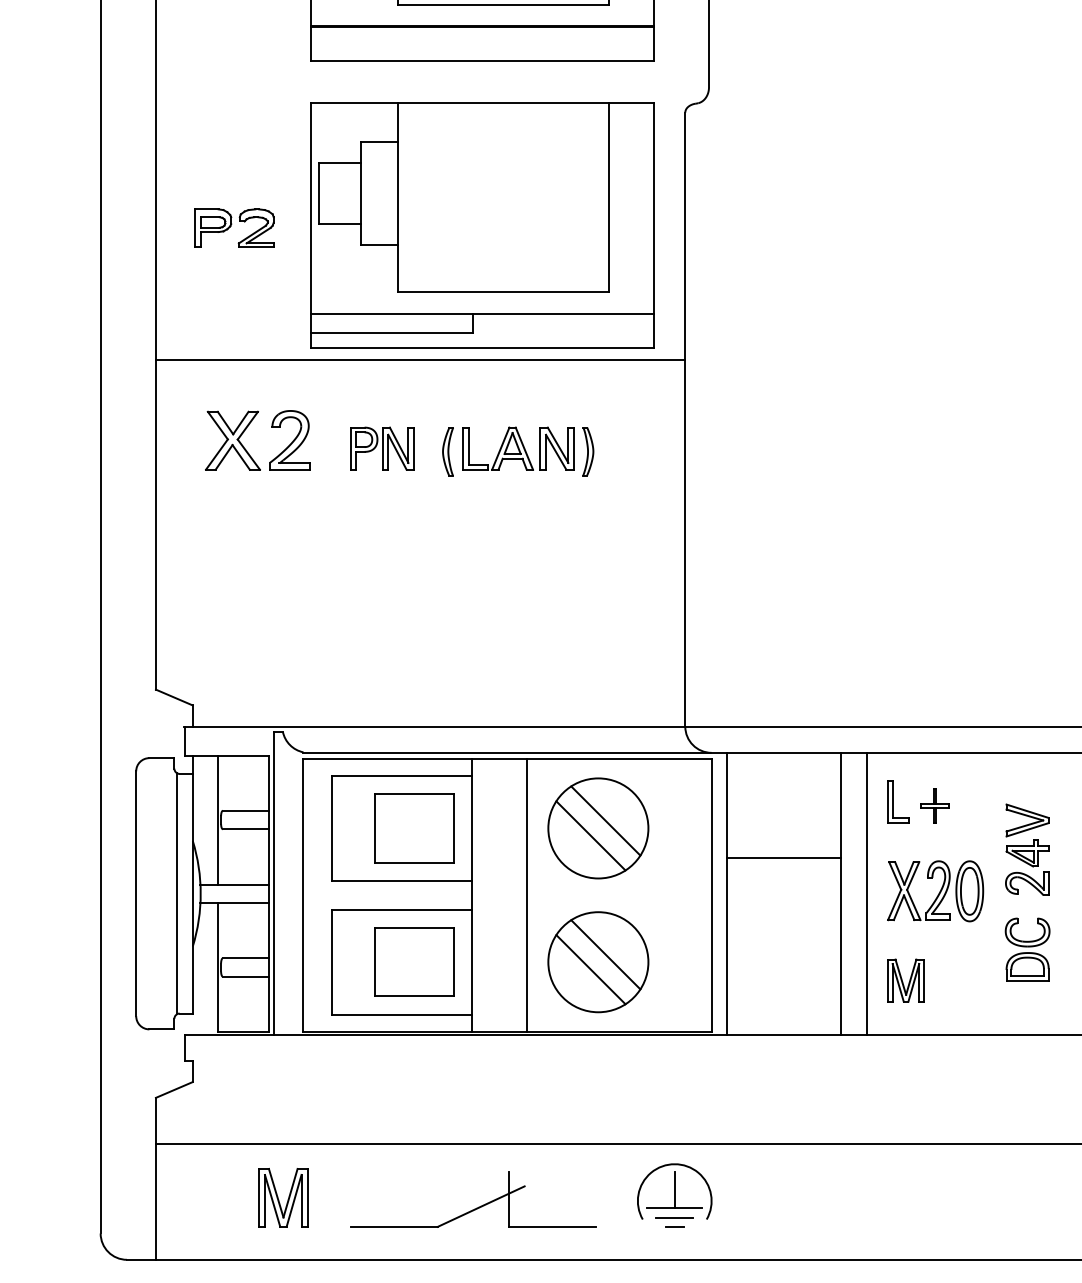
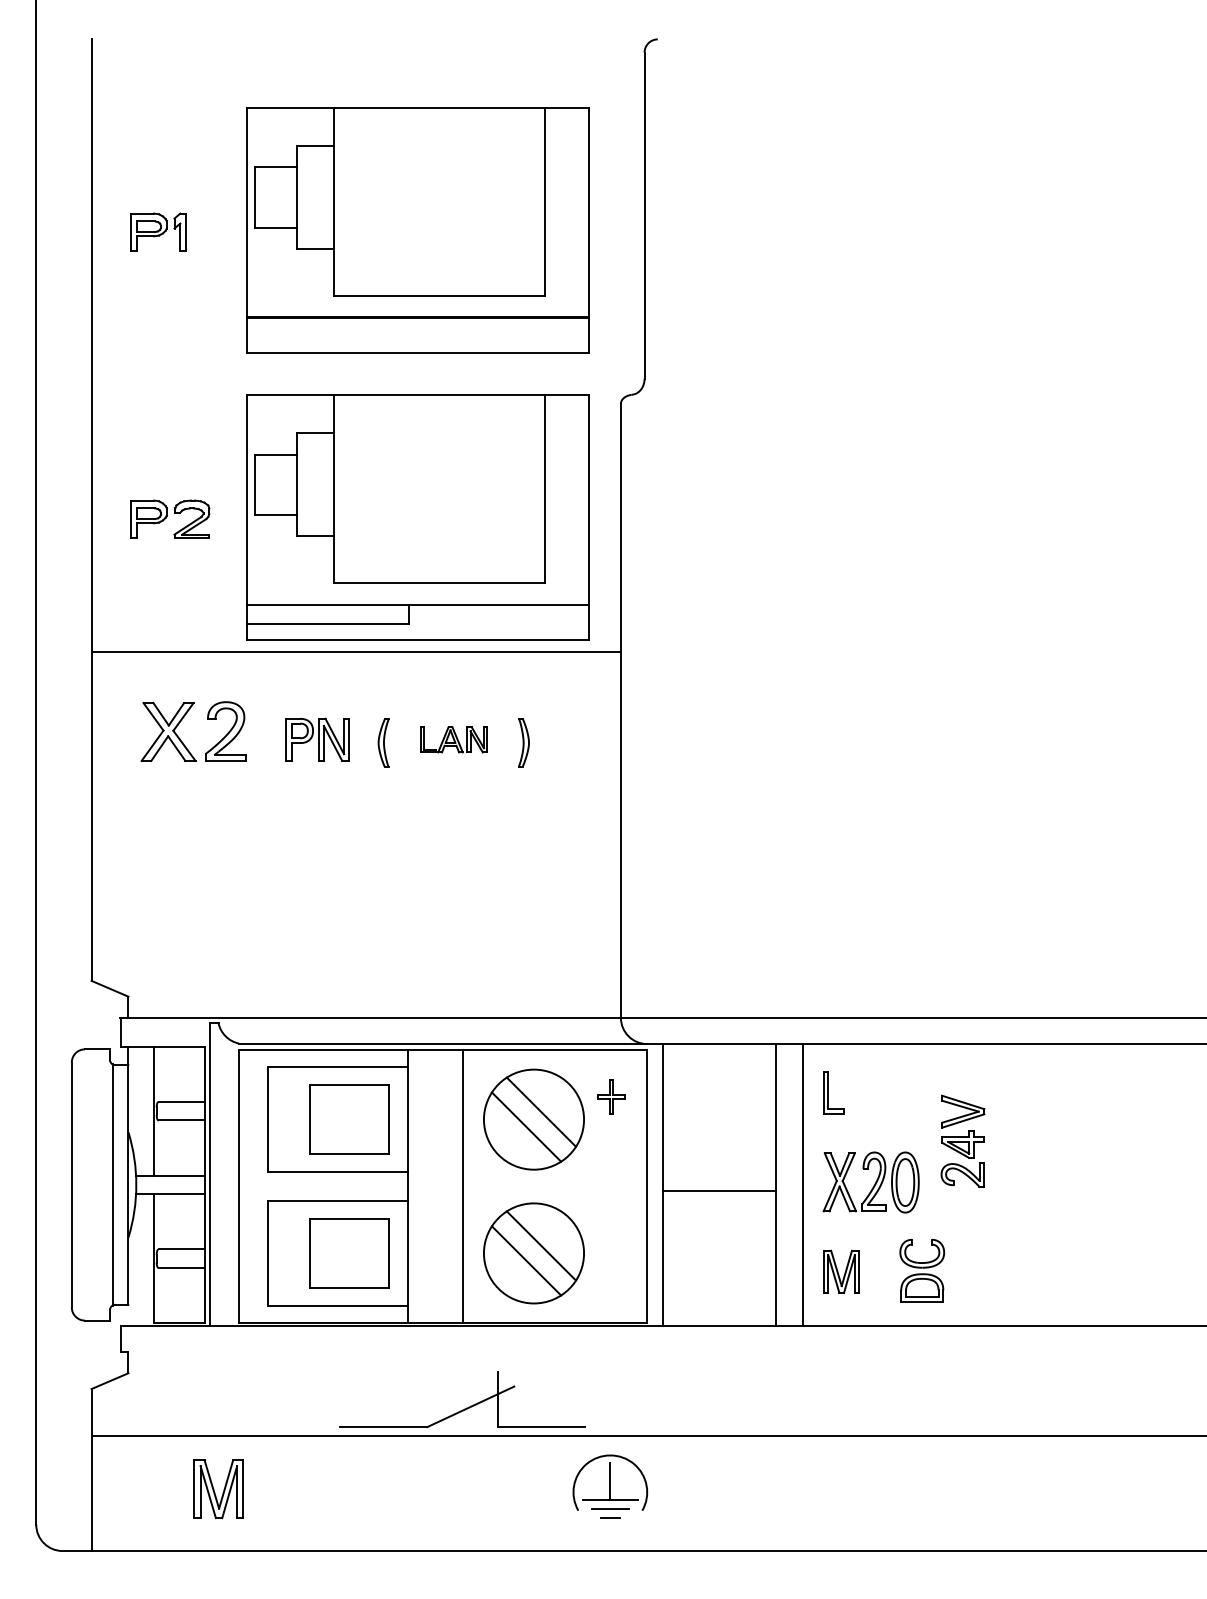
part: (517, 448) -> (453, 739), size x0.6
part: (934, 805) -> (611, 1096), moved
line: (783, 858) -> (719, 1191), moved
part: (1027, 949) -> (922, 1270), moved
part: (476, 1207) -> (466, 1407), moved

